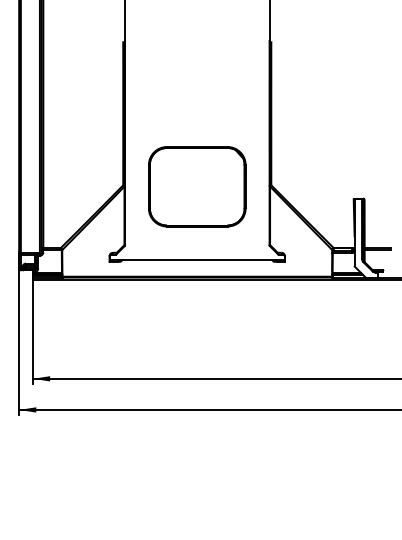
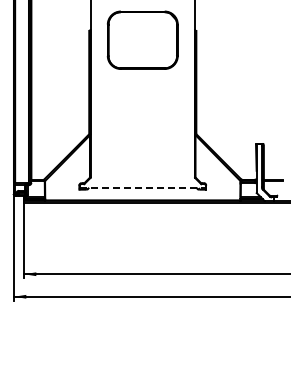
part: (196, 185) -> (142, 39), moved
line: (198, 260) -> (143, 188), solid -> dashed

